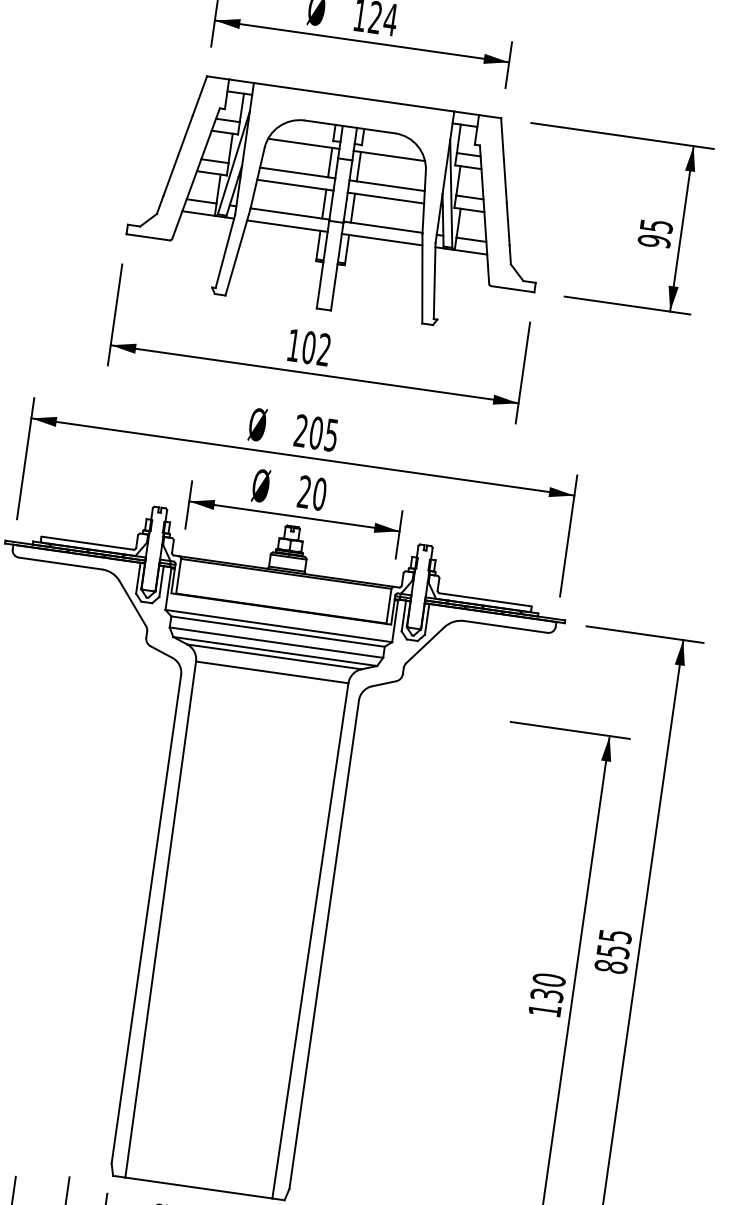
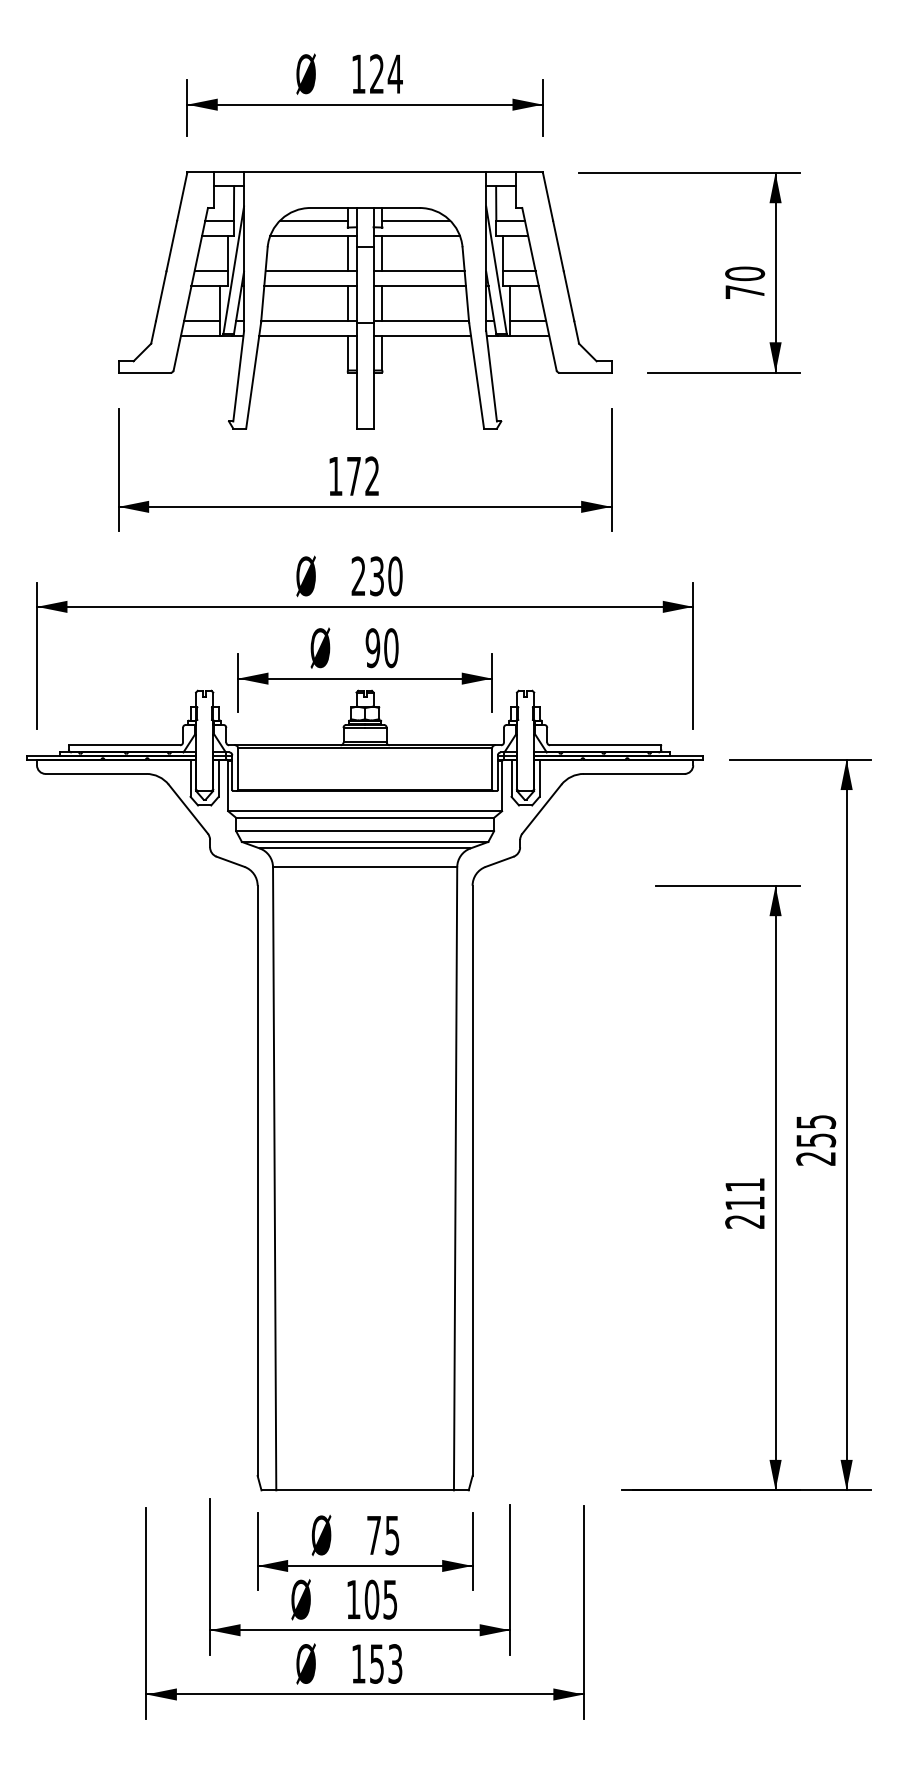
line: (305, 131) -> (313, 220), added
line: (390, 143) -> (416, 220), added
text: (655, 233) -> (745, 282), 95 -> 70
text: (308, 347) -> (353, 476), 102 -> 172
text: (323, 434) -> (385, 576), 205 -> 230
text: (304, 492) -> (372, 648), 20 -> 90
text: (611, 966) -> (816, 1158), 855 -> 255
text: (547, 994) -> (745, 1202), 130 -> 211

